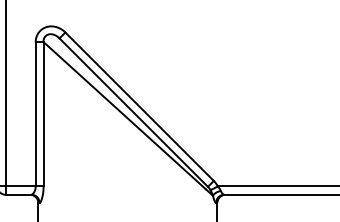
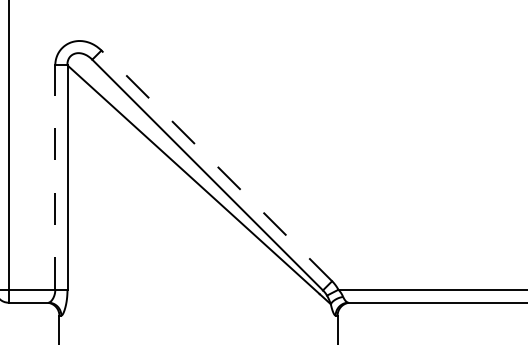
line: (139, 106) -> (216, 165), solid -> dashed
line: (35, 113) -> (54, 176), solid -> dashed

